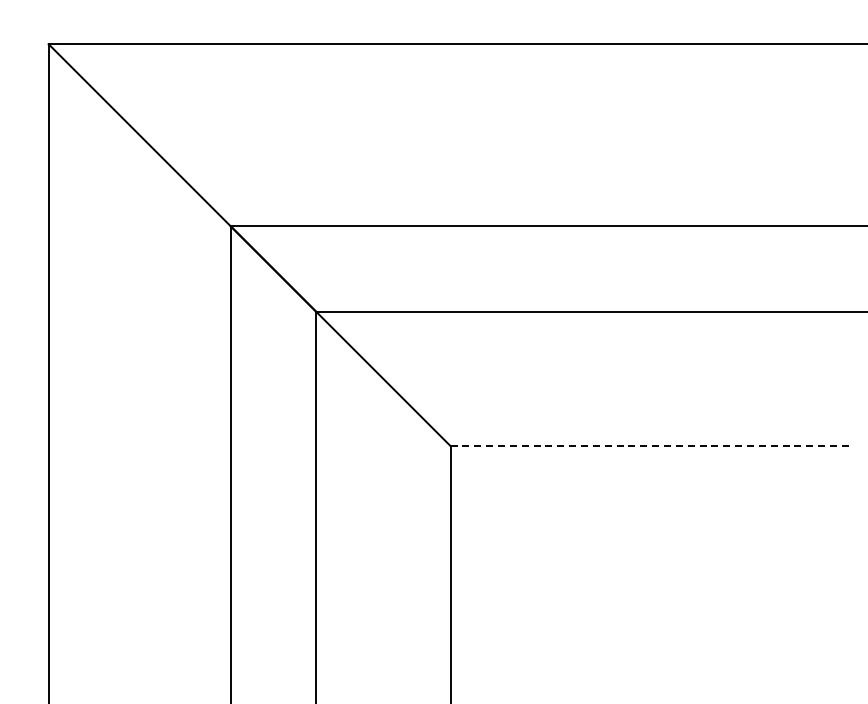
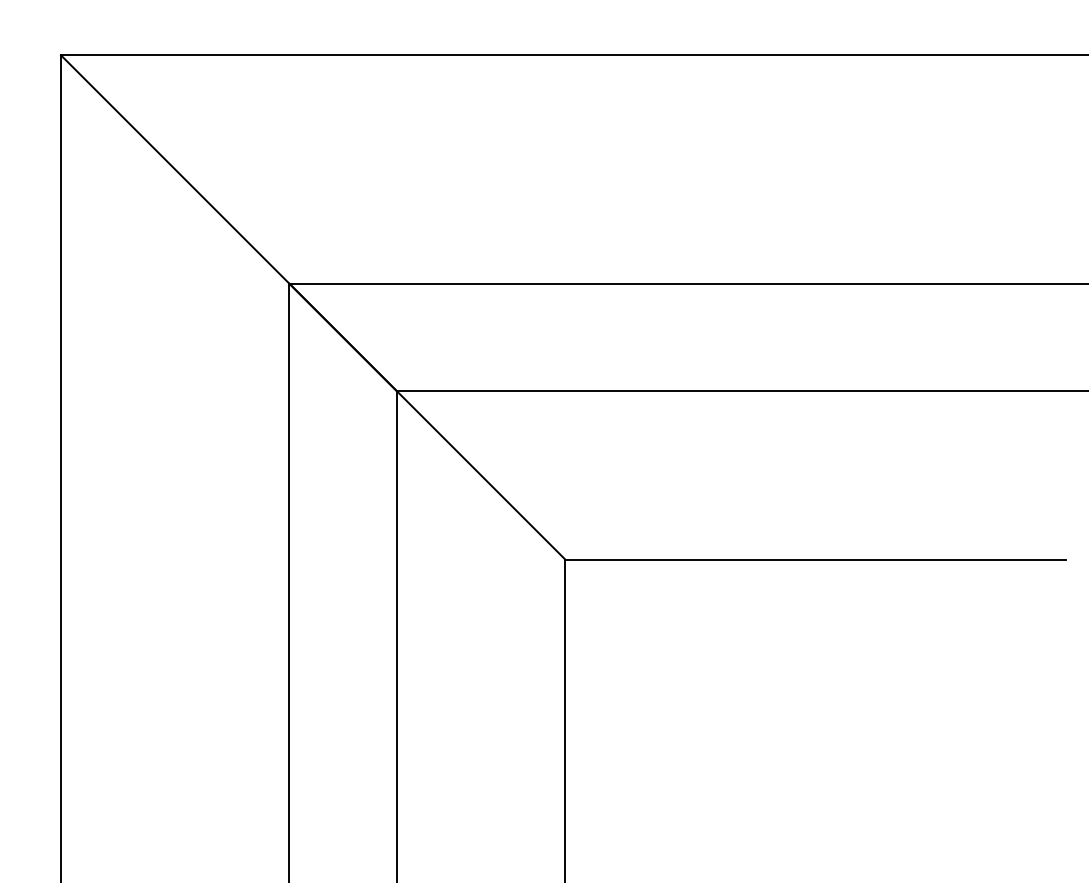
line: (650, 446) -> (816, 560), dashed -> solid

